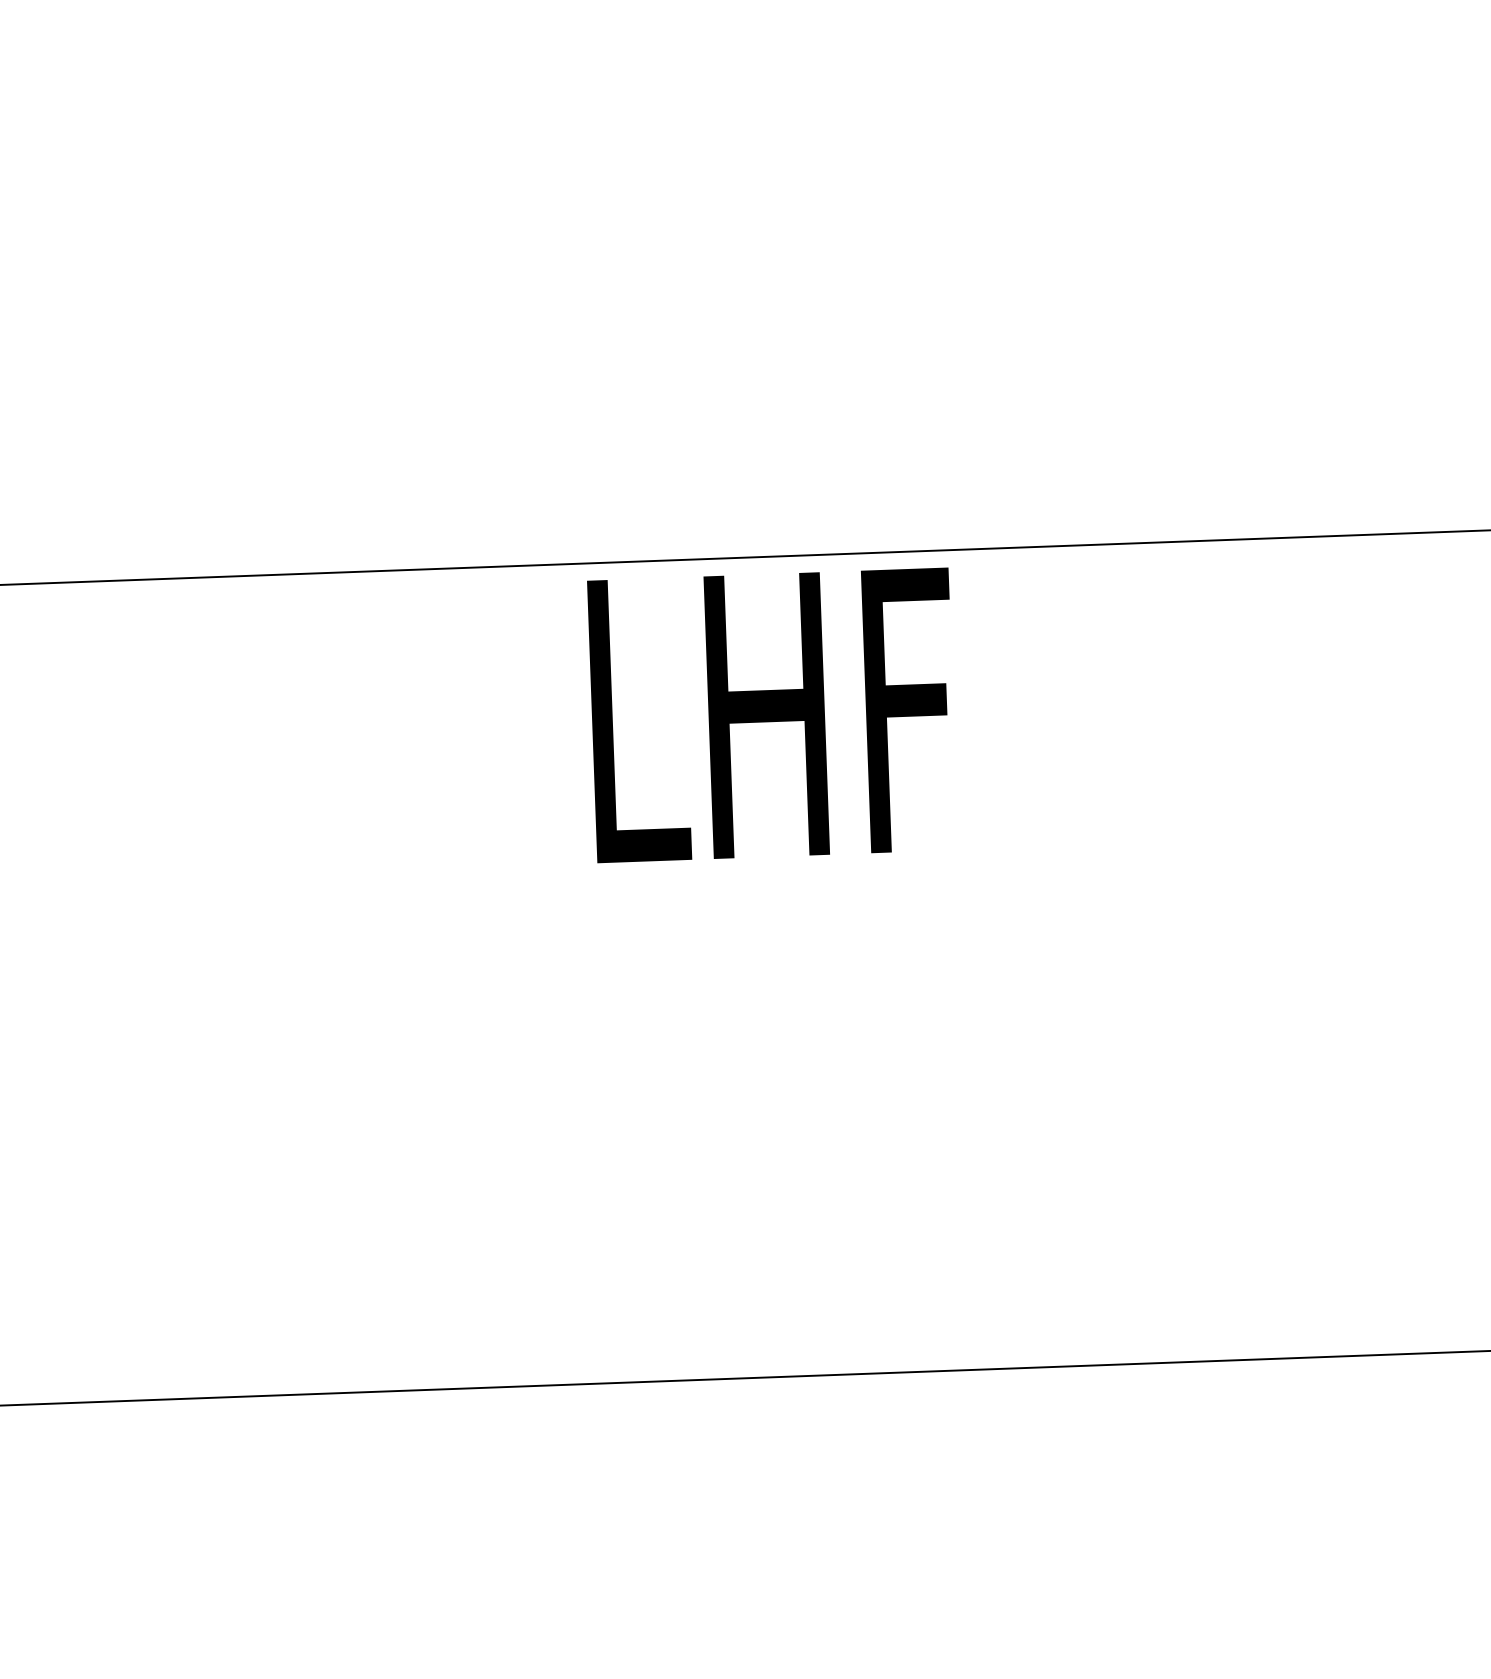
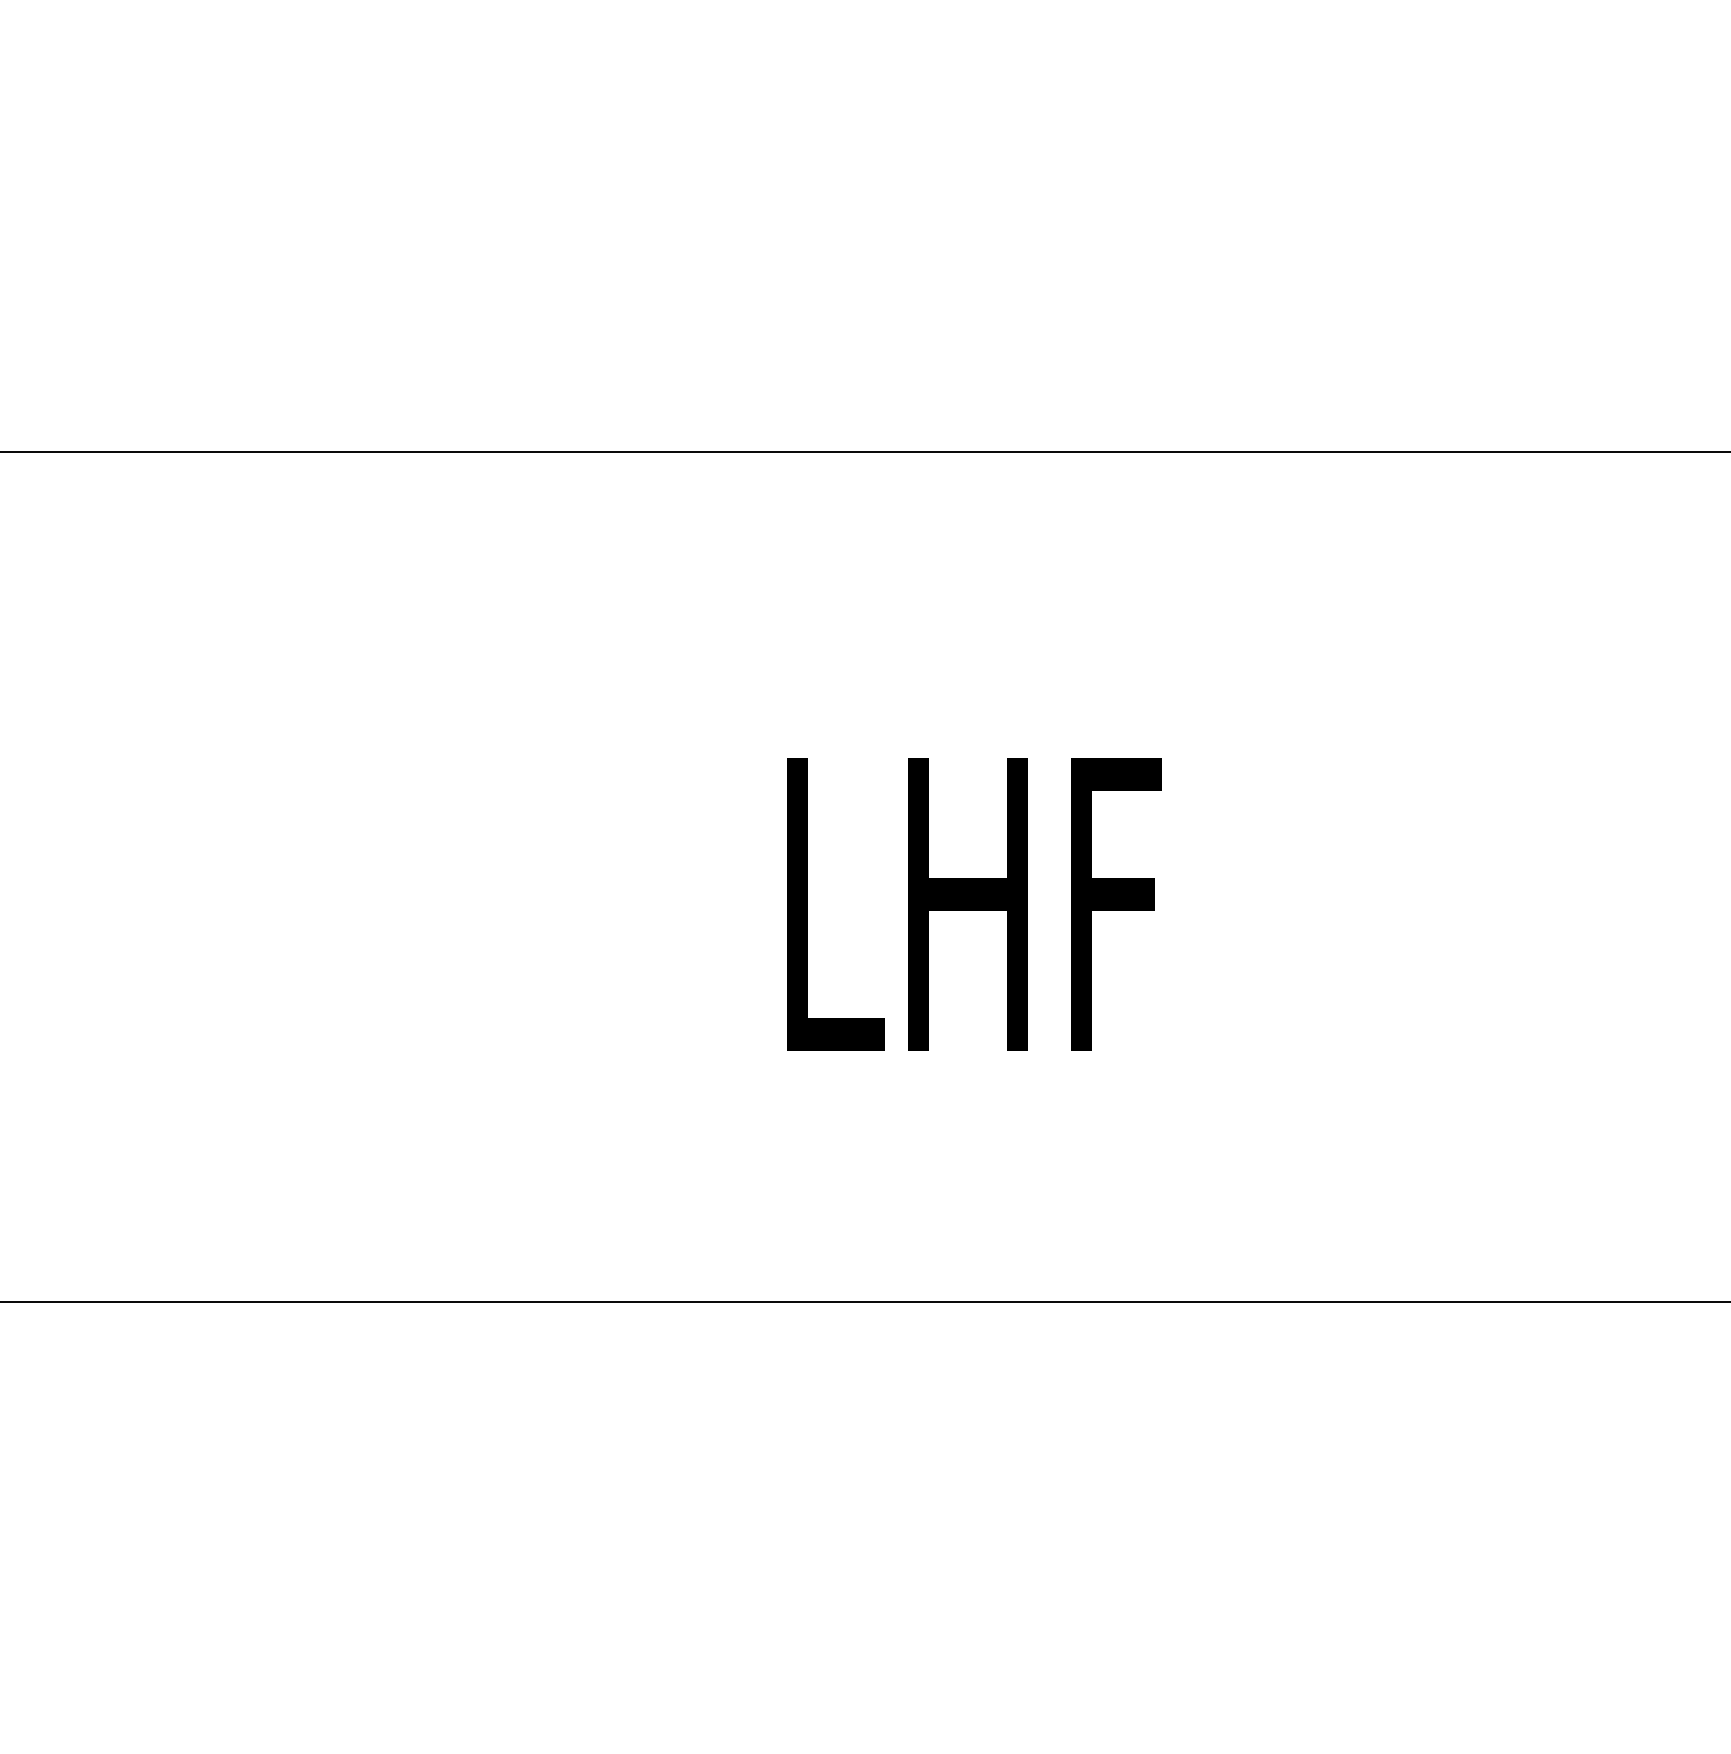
text: (773, 715) -> (974, 904), moved

